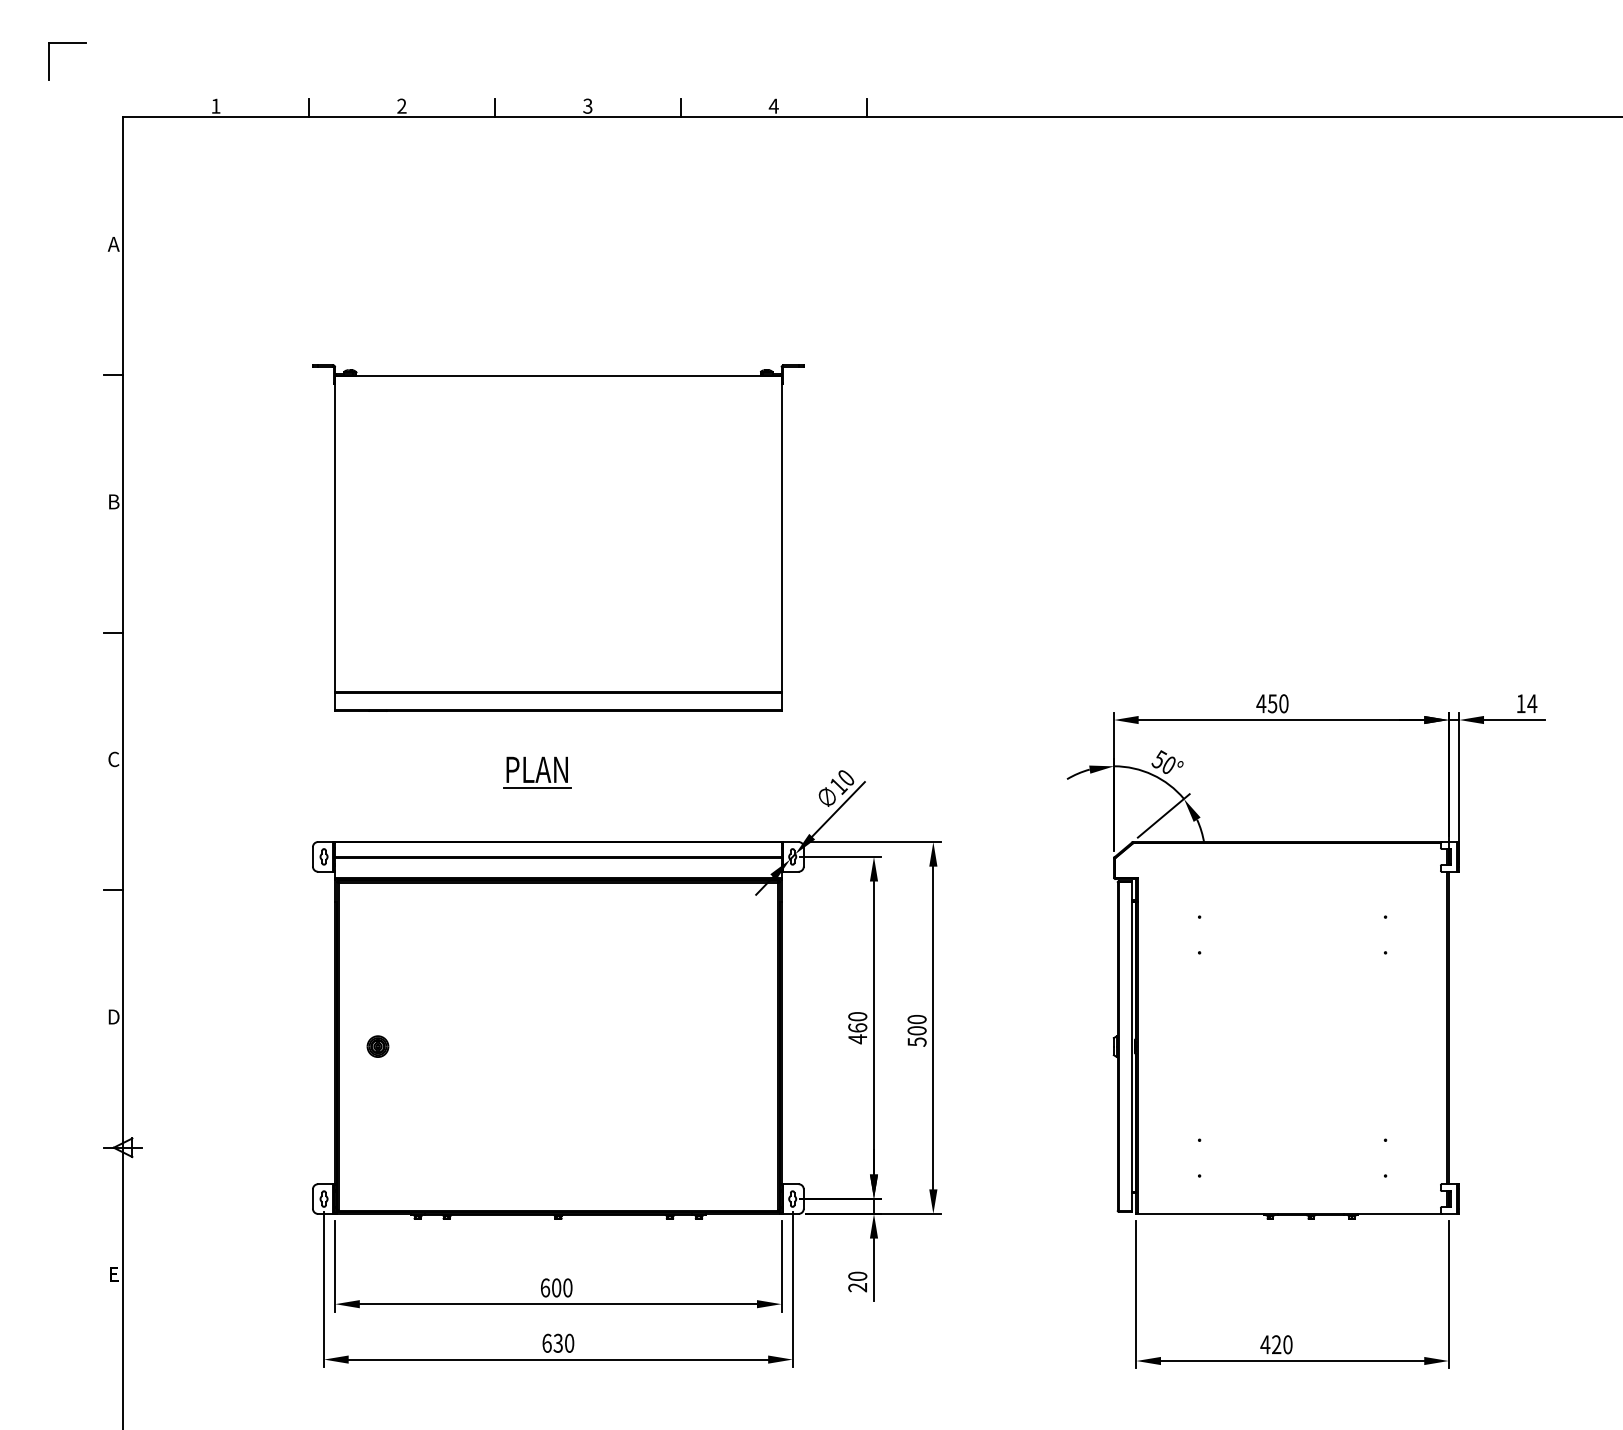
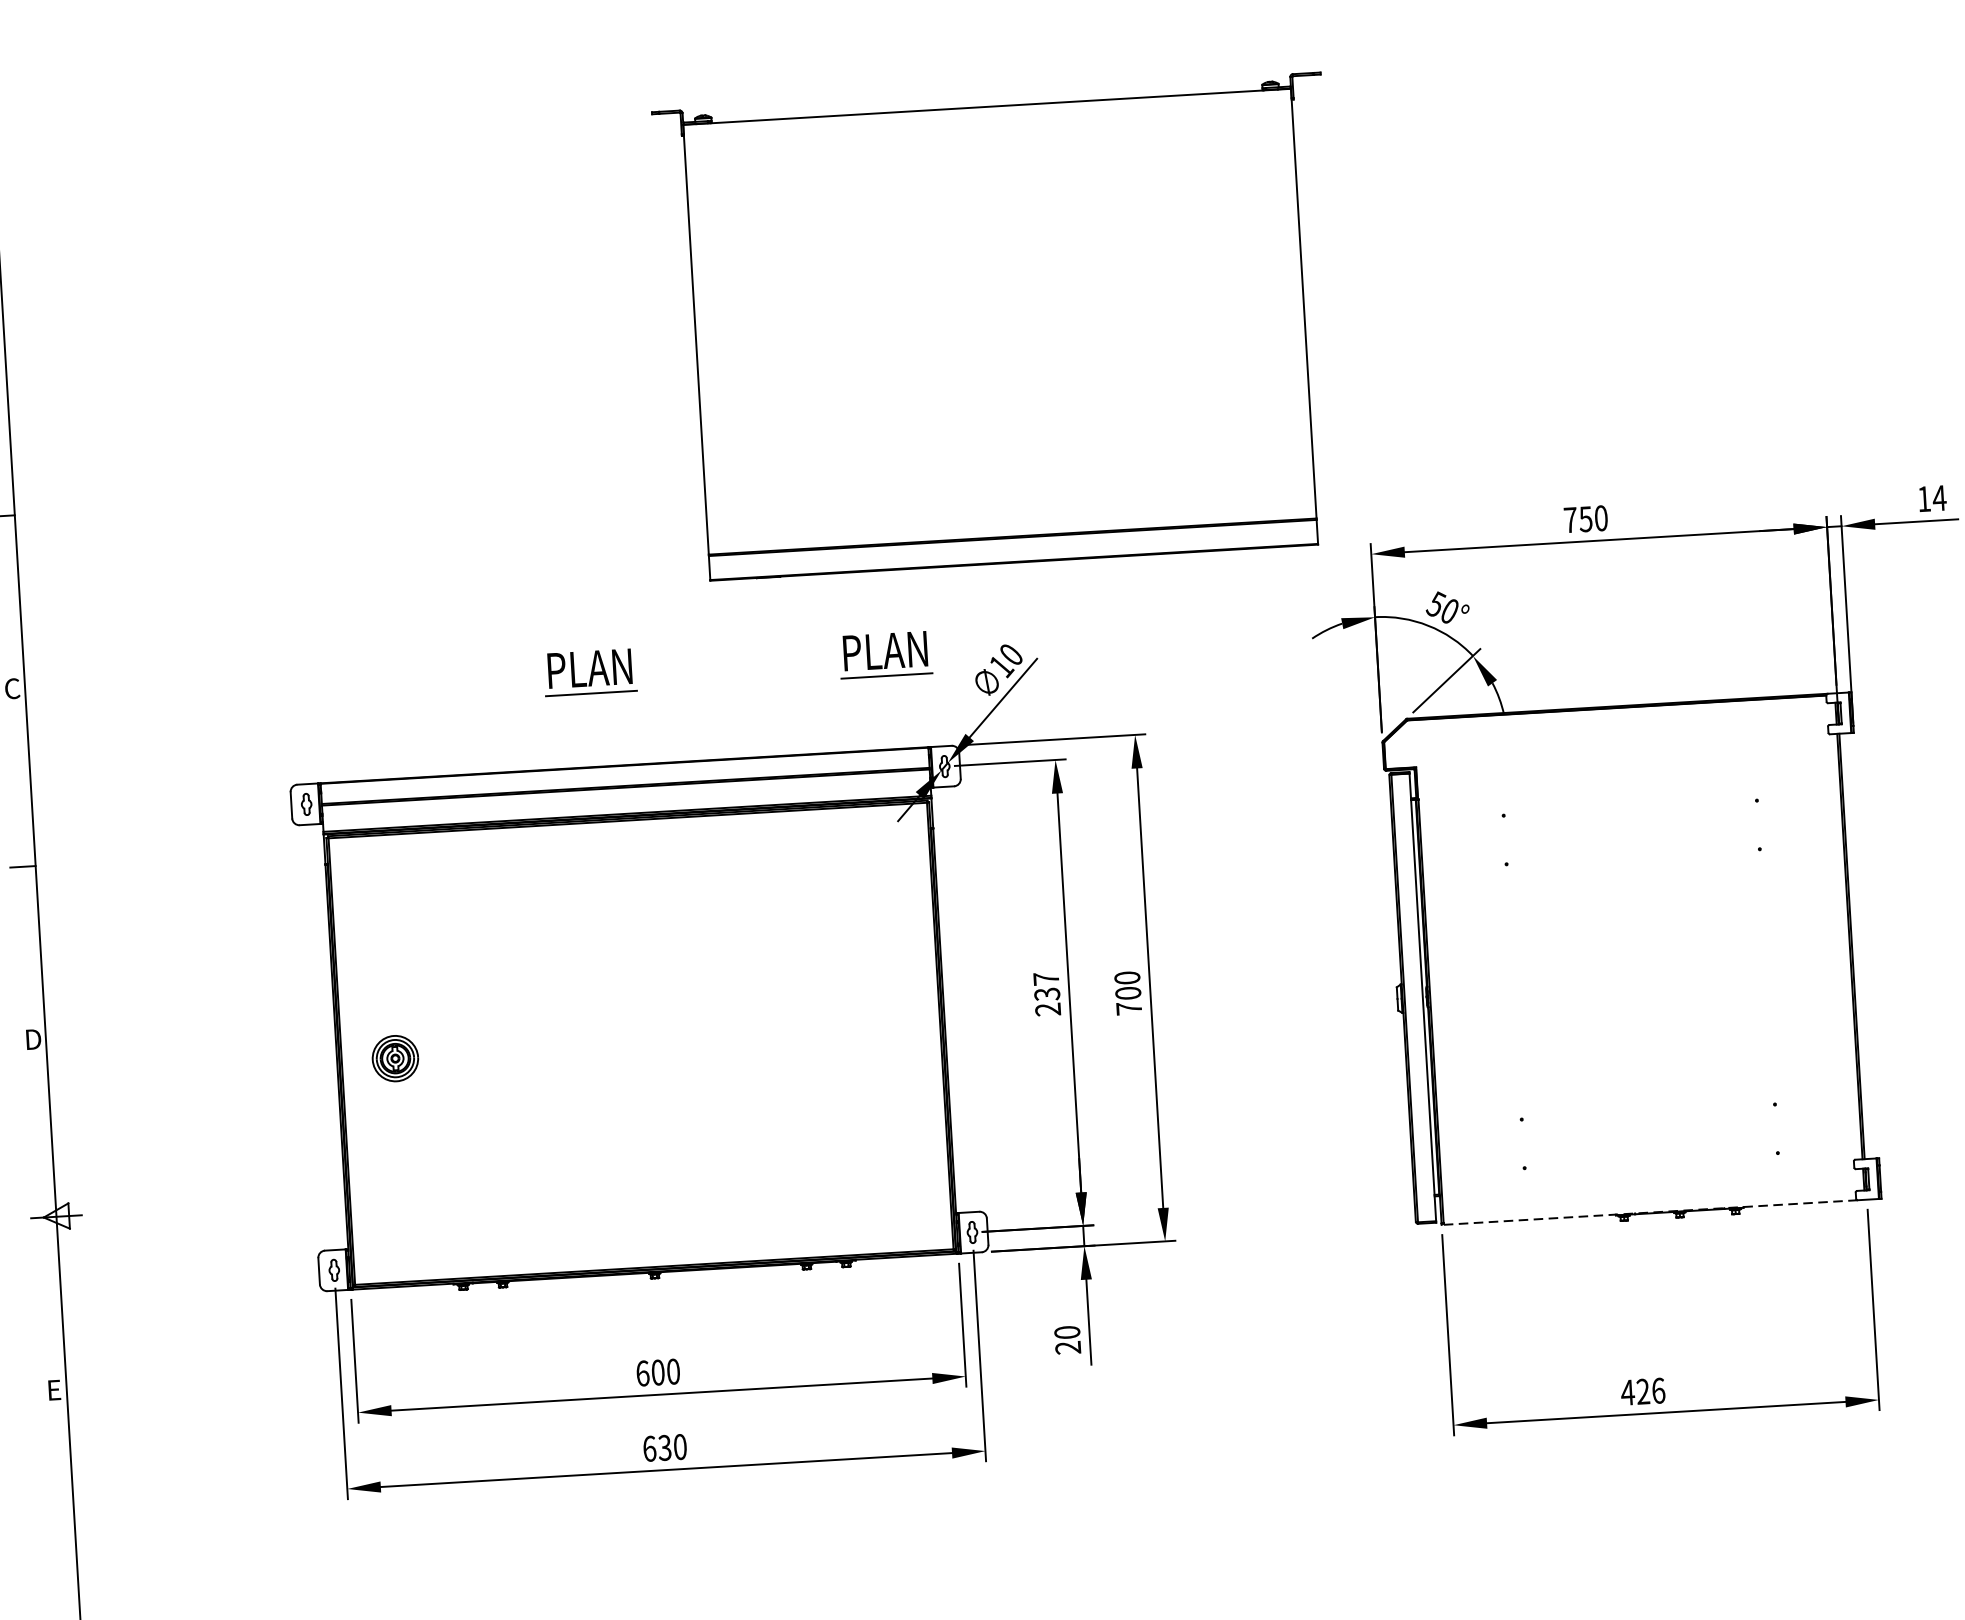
part: (558, 537) -> (1000, 326), moved
text: (1261, 703) -> (1570, 519), 450 -> 750
part: (754, 772) -> (885, 654), added
text: (857, 1028) -> (1046, 994), 460 -> 237
text: (916, 1041) -> (1128, 1007), 500 -> 700
part: (377, 1046) -> (394, 1058), size x1.6
line: (1289, 1213) -> (1650, 1211), solid -> dashed
text: (1287, 1344) -> (1658, 1390), 420 -> 426

